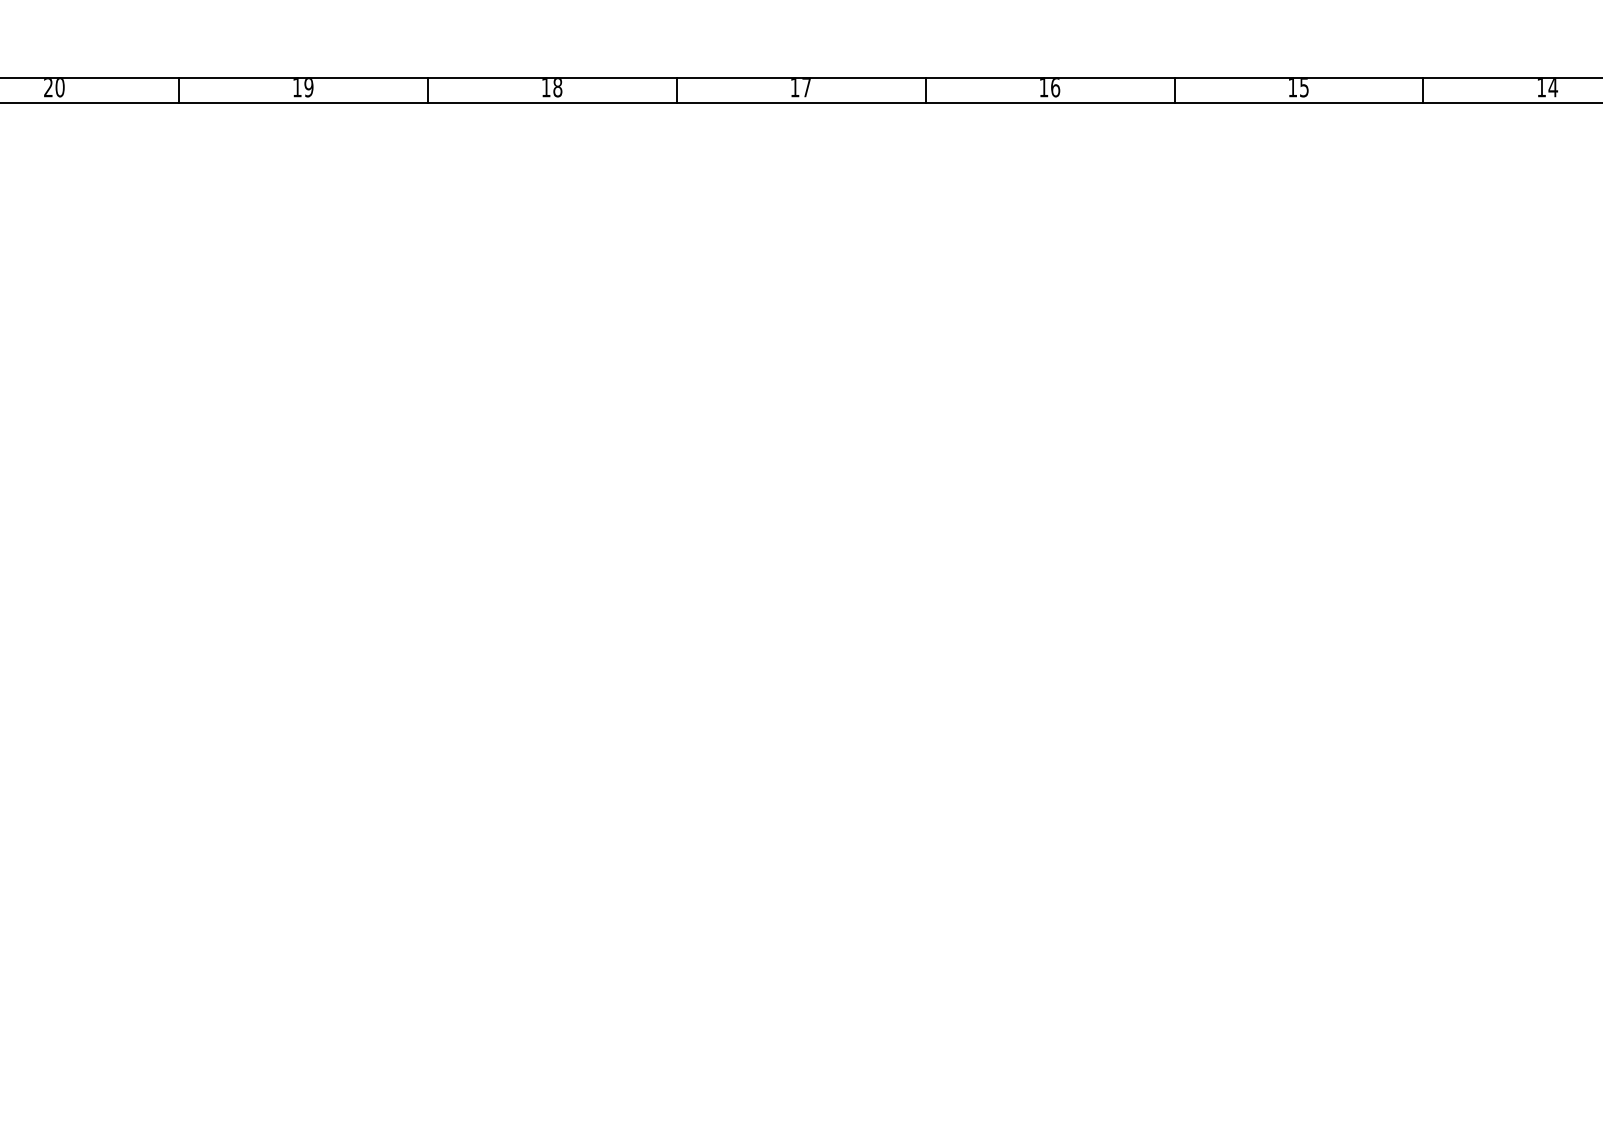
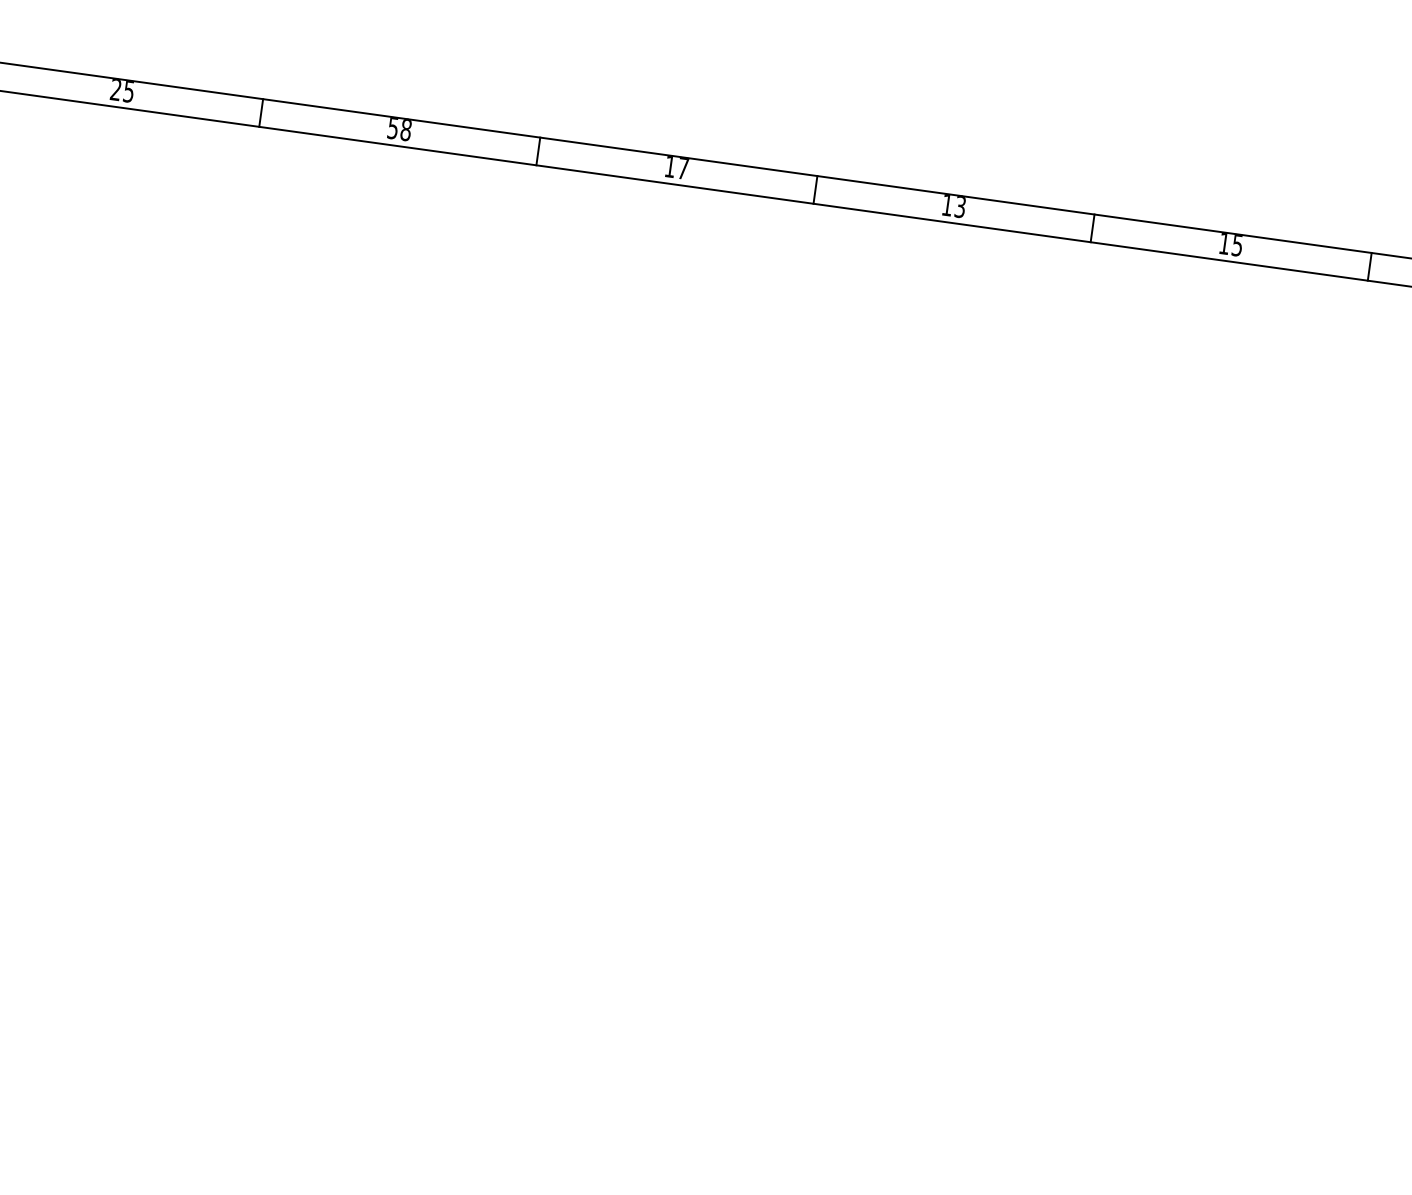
text: (303, 88) -> (122, 91), 19 -> 25
text: (545, 88) -> (392, 129), 18 -> 58
text: (1055, 88) -> (960, 208), 16 -> 13

